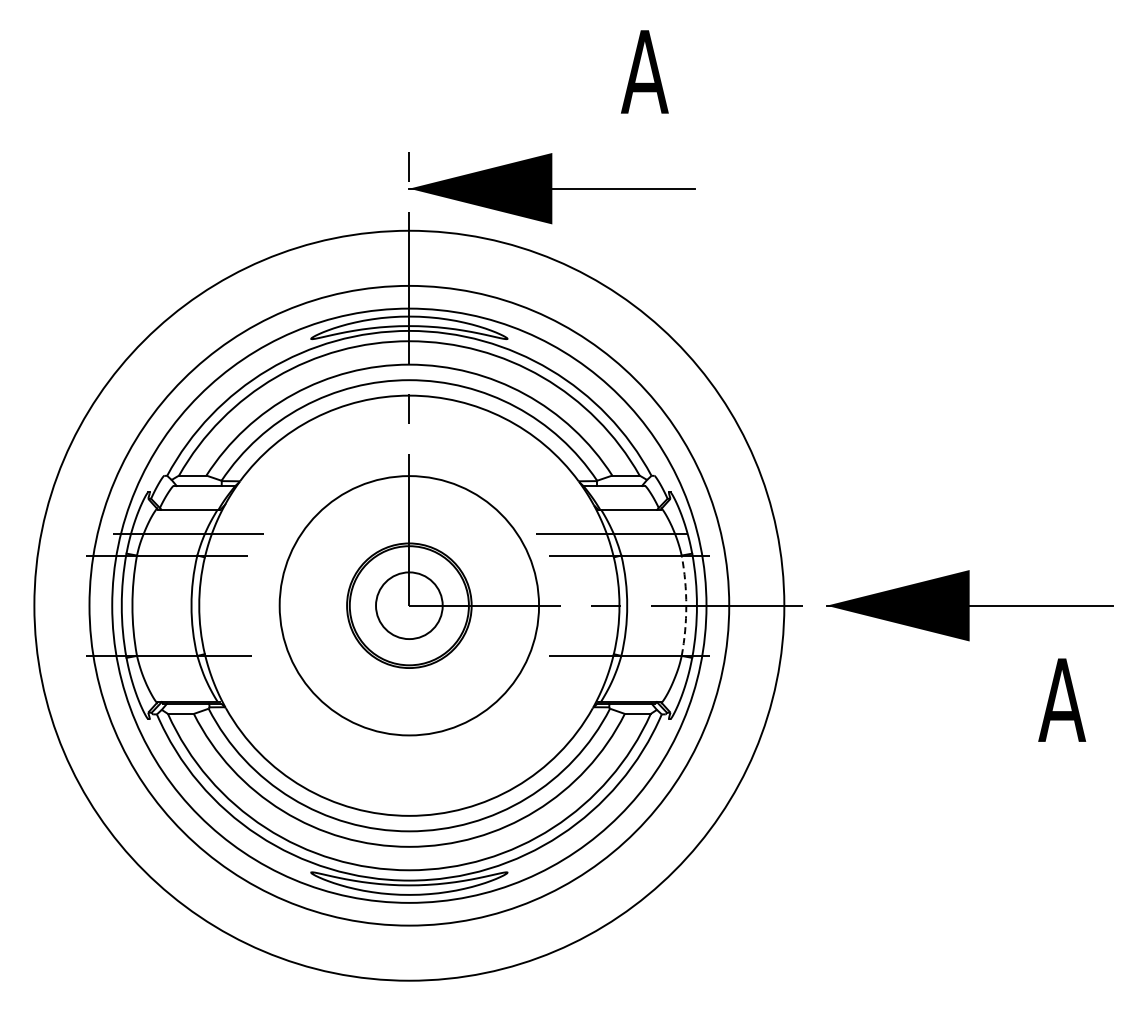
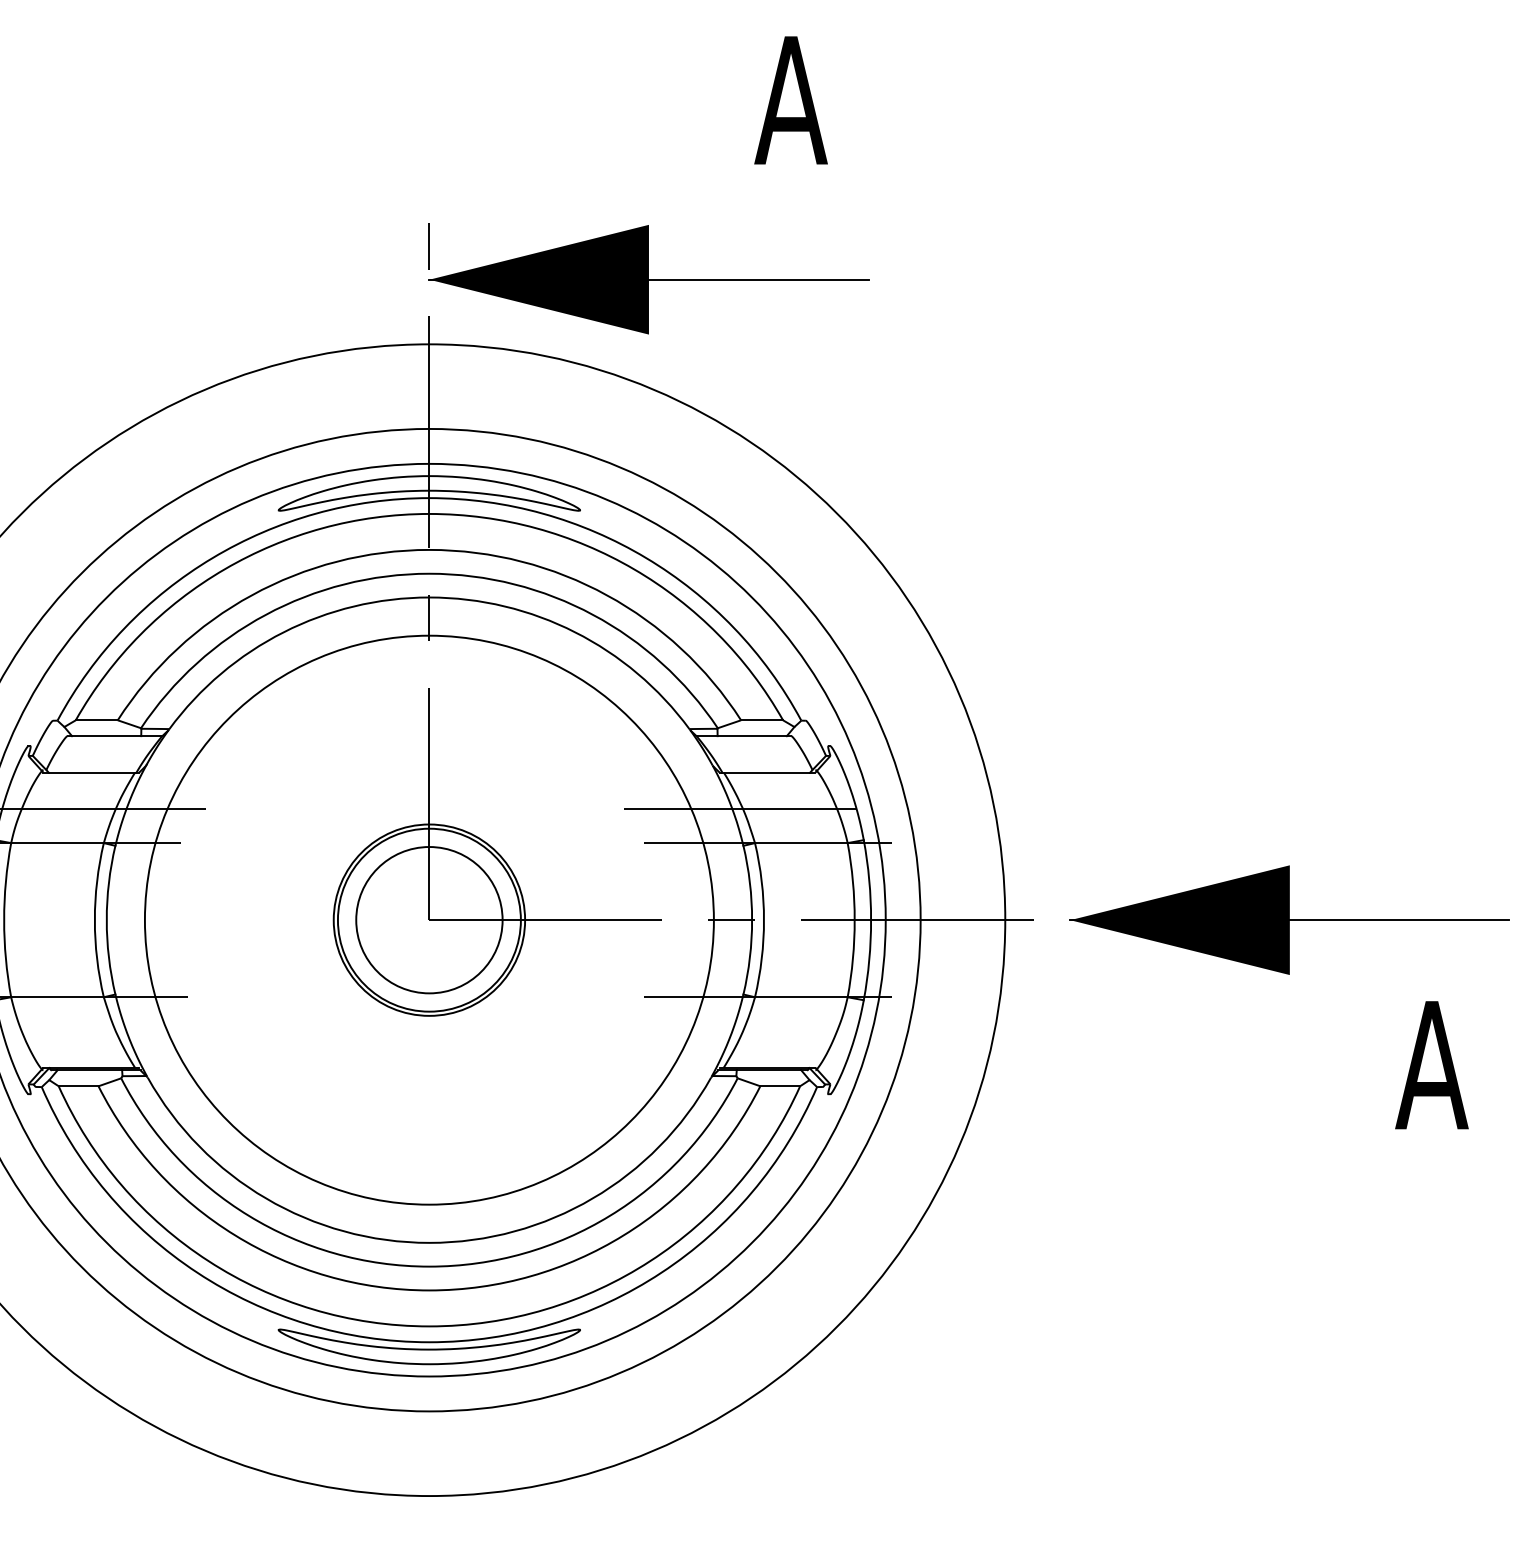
circle: (409, 605) -> (429, 919), size x1.43
circle: (409, 605) -> (429, 919), size x1.43
arc: (686, 605) -> (855, 919), dashed -> solid

